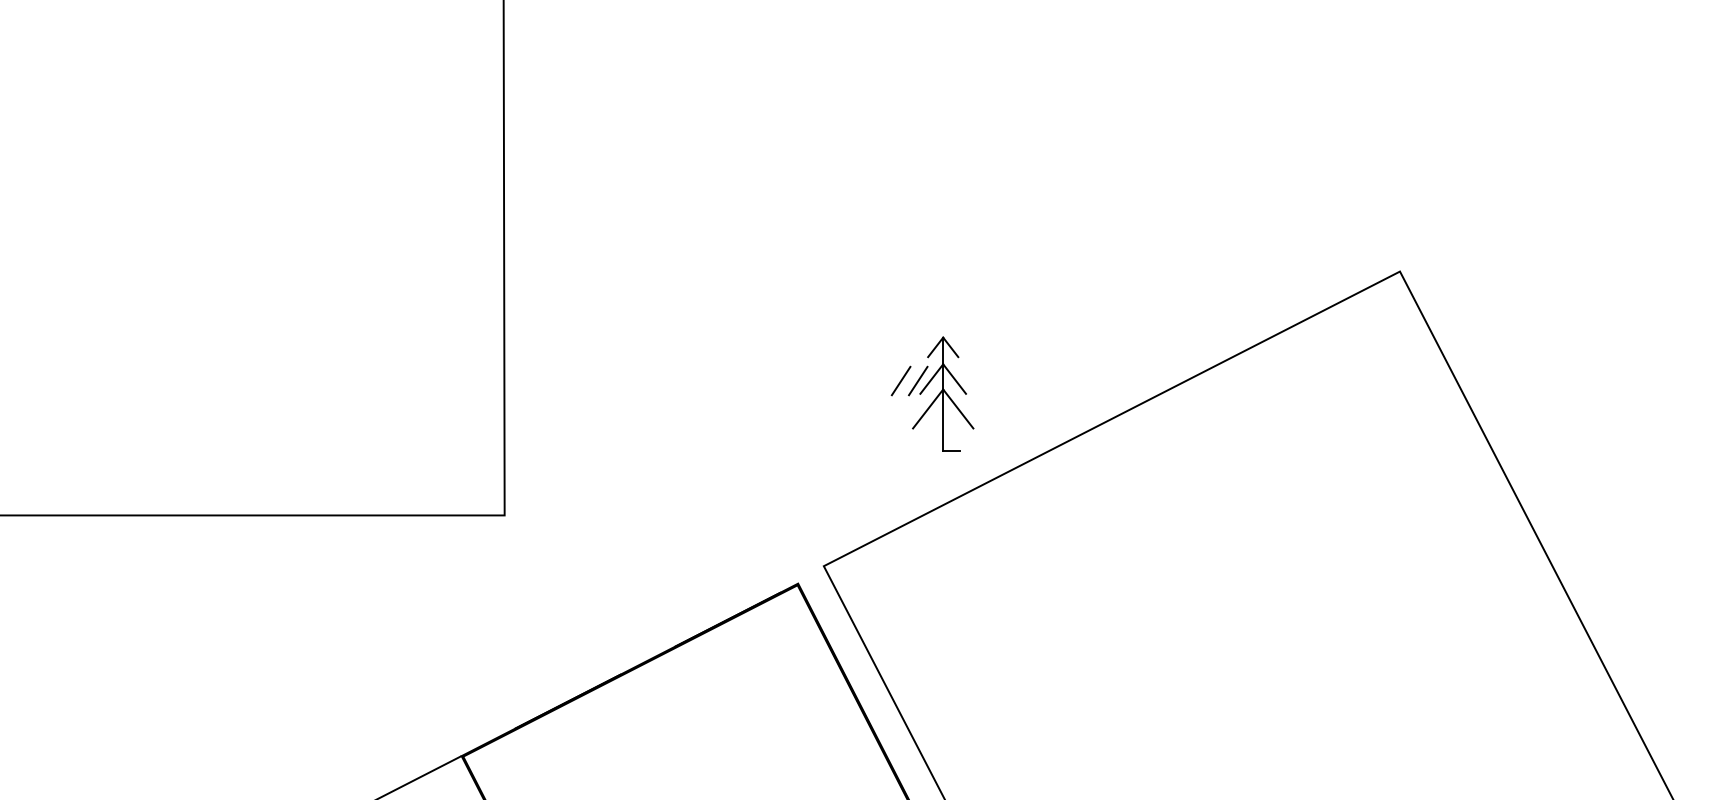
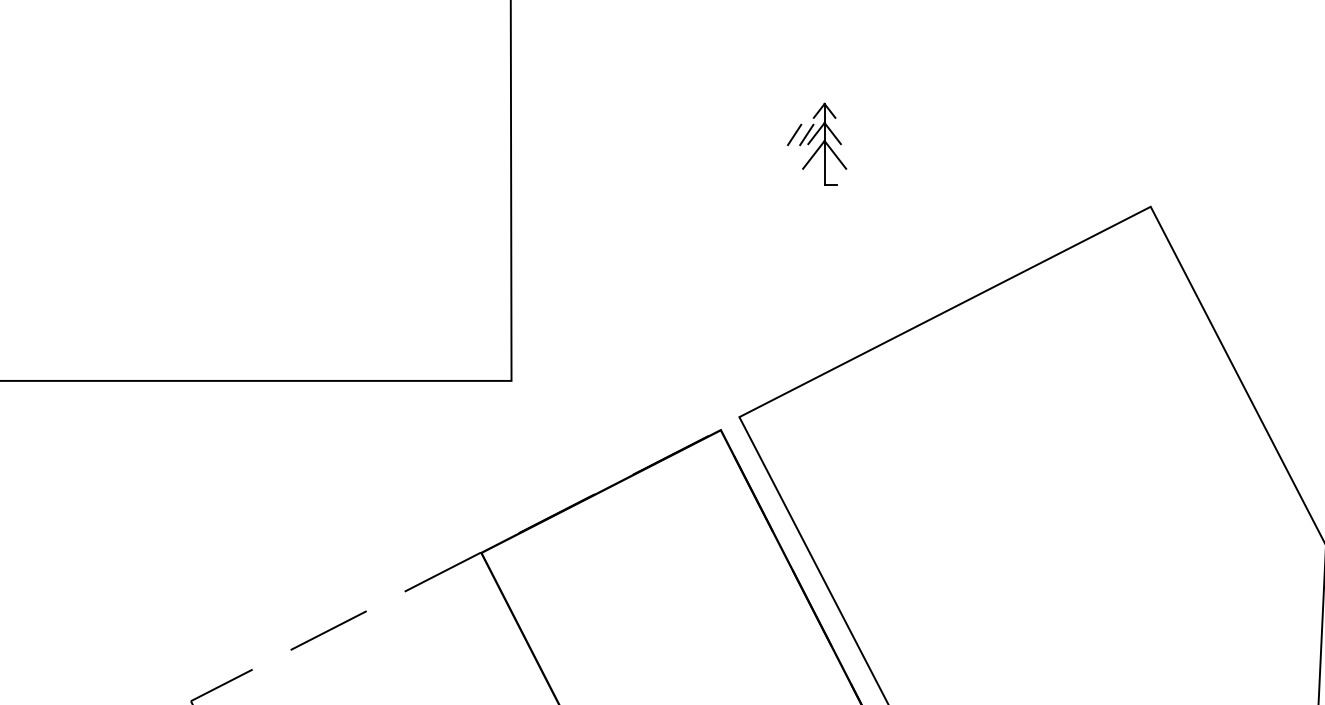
part: (933, 393) -> (817, 143), moved

